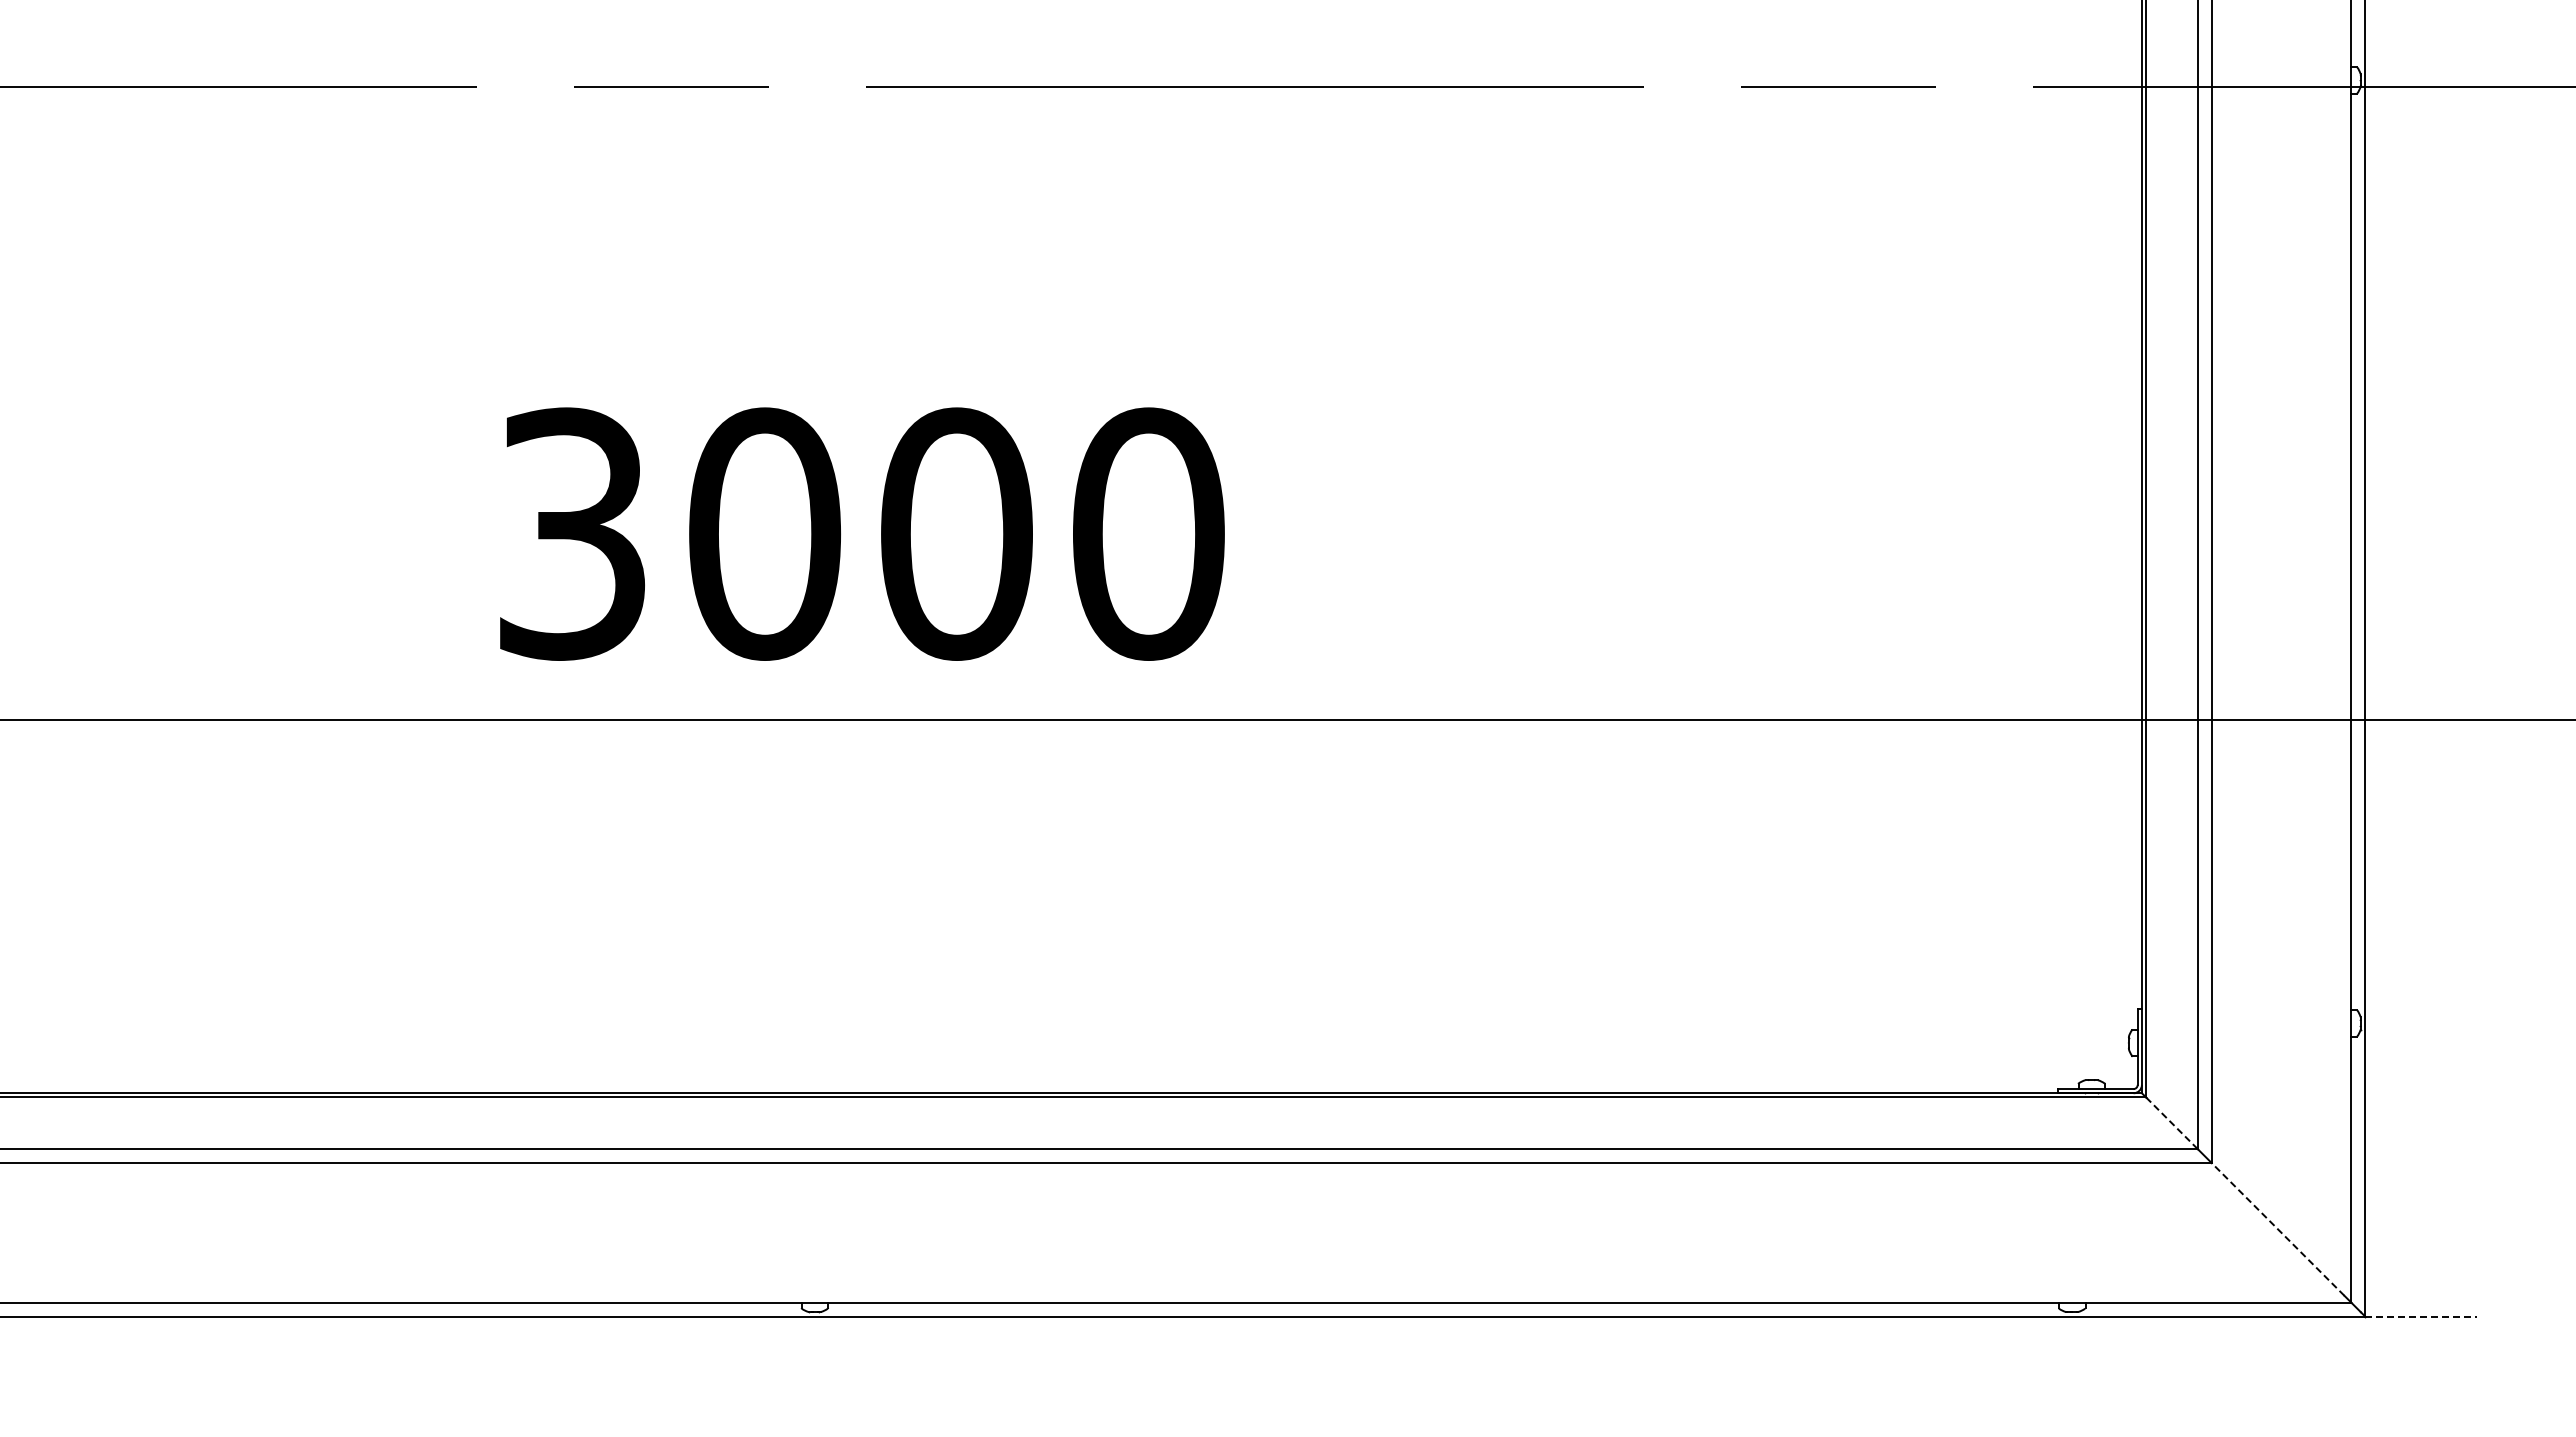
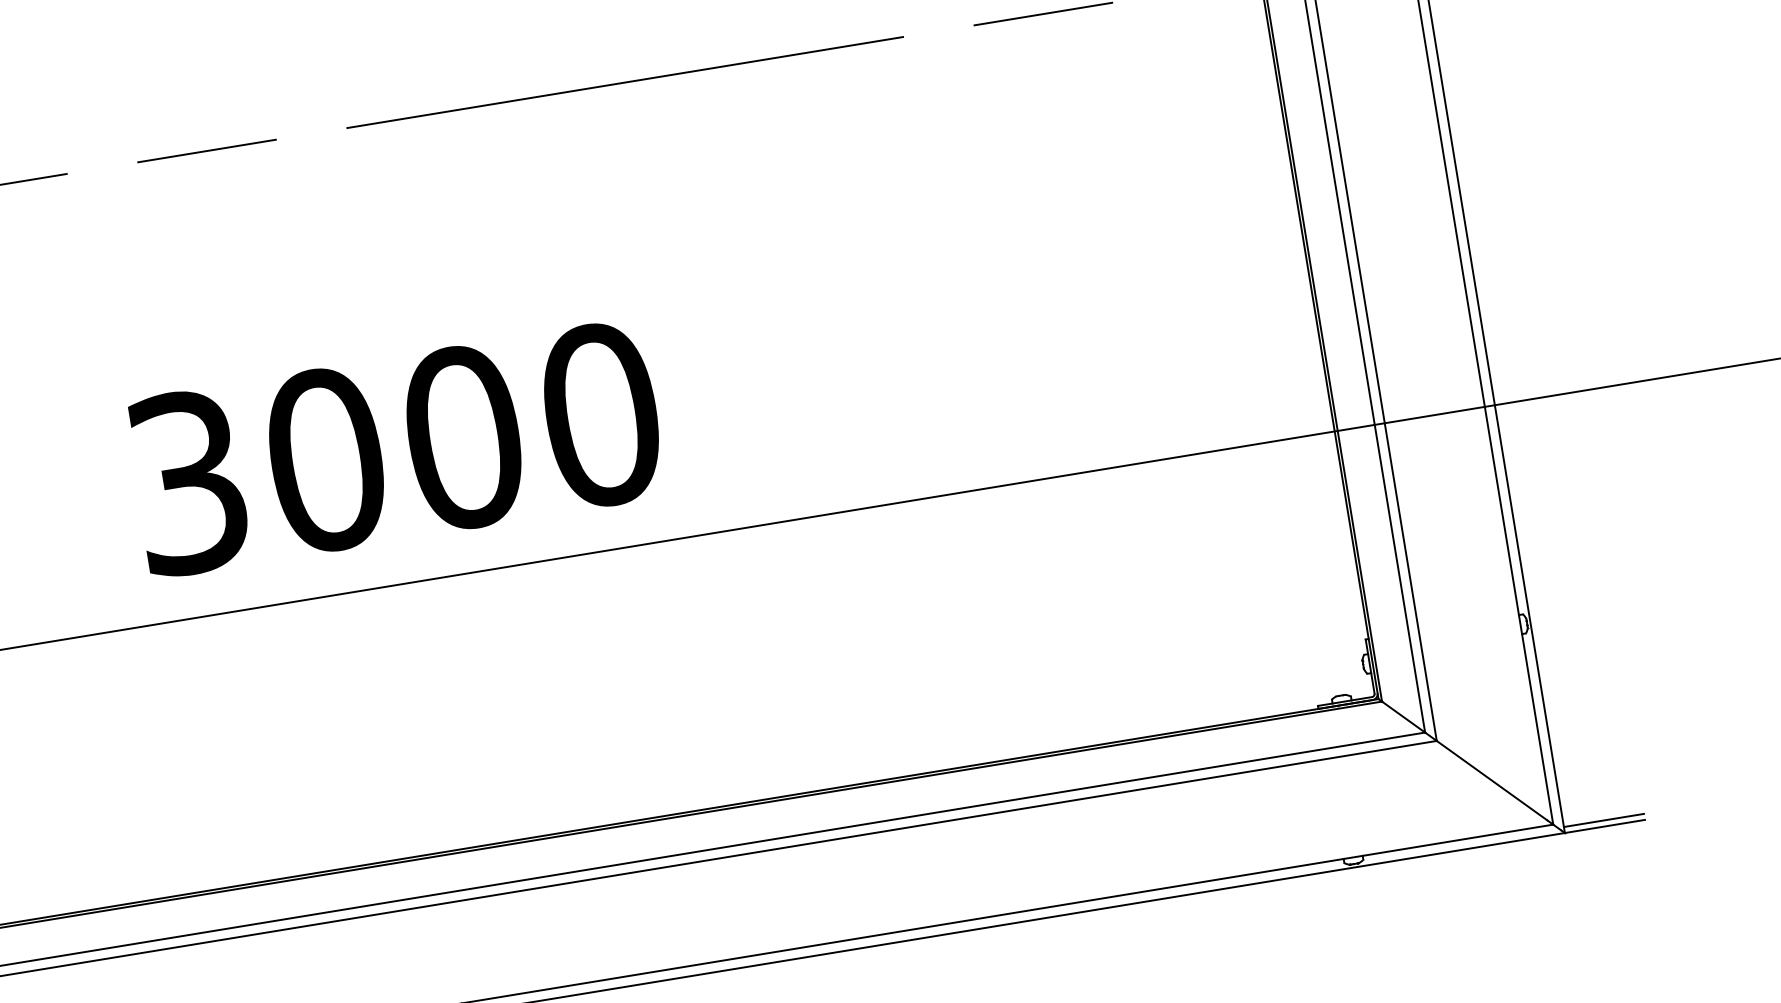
line: (2171, 1123) -> (1403, 717), dashed -> solid
line: (2278, 1229) -> (1492, 780), dashed -> solid
line: (2421, 1308) -> (1604, 820), added
line: (2421, 1316) -> (1605, 826), dashed -> solid

